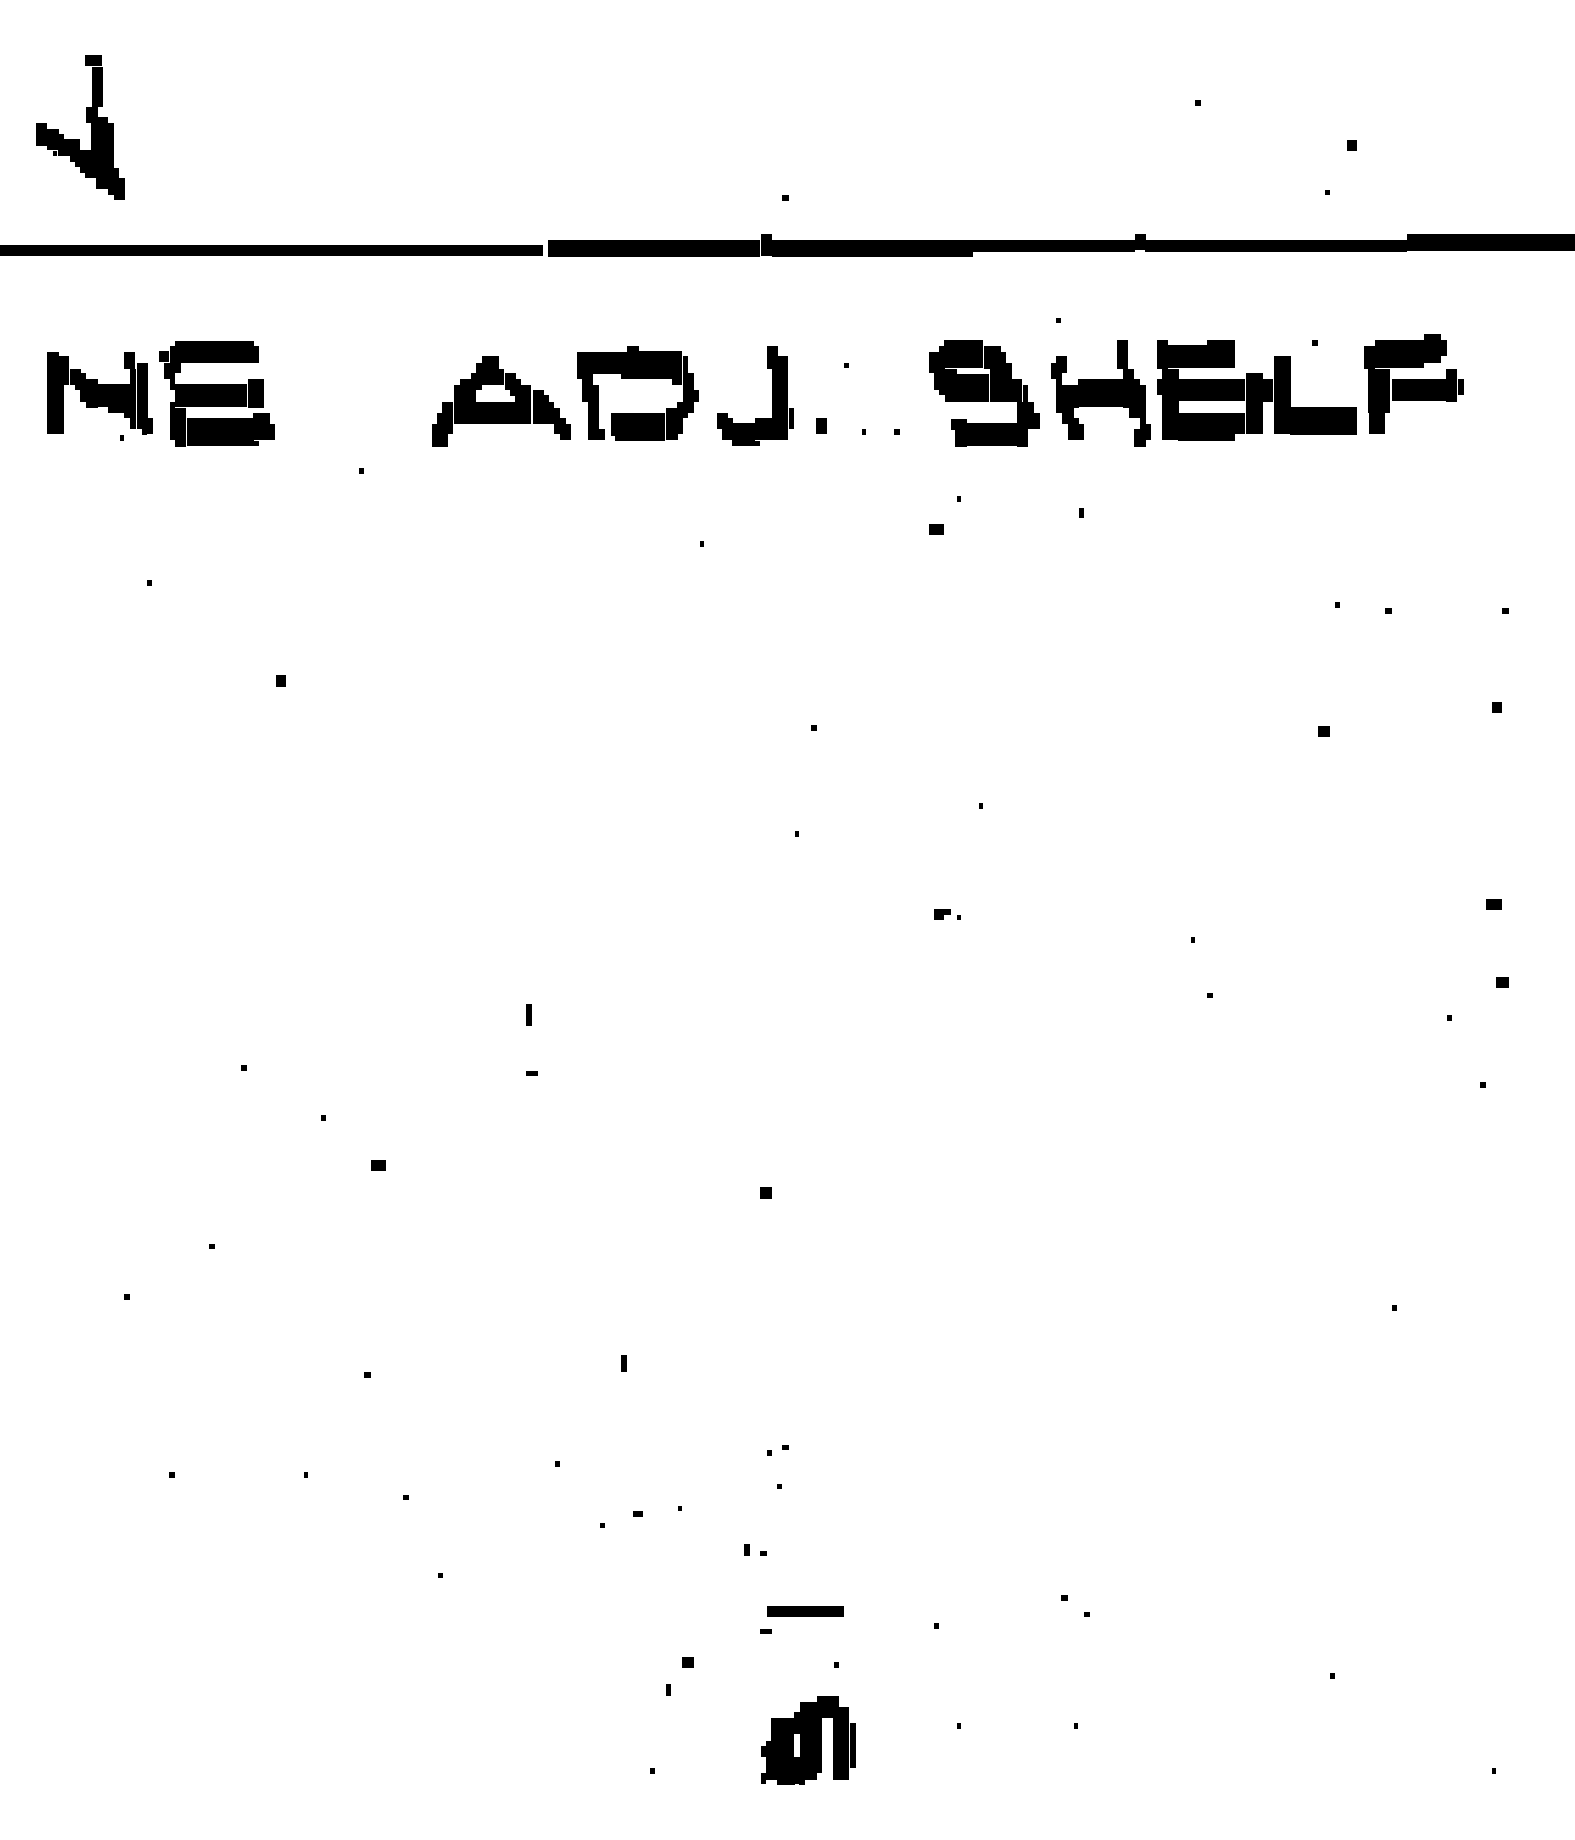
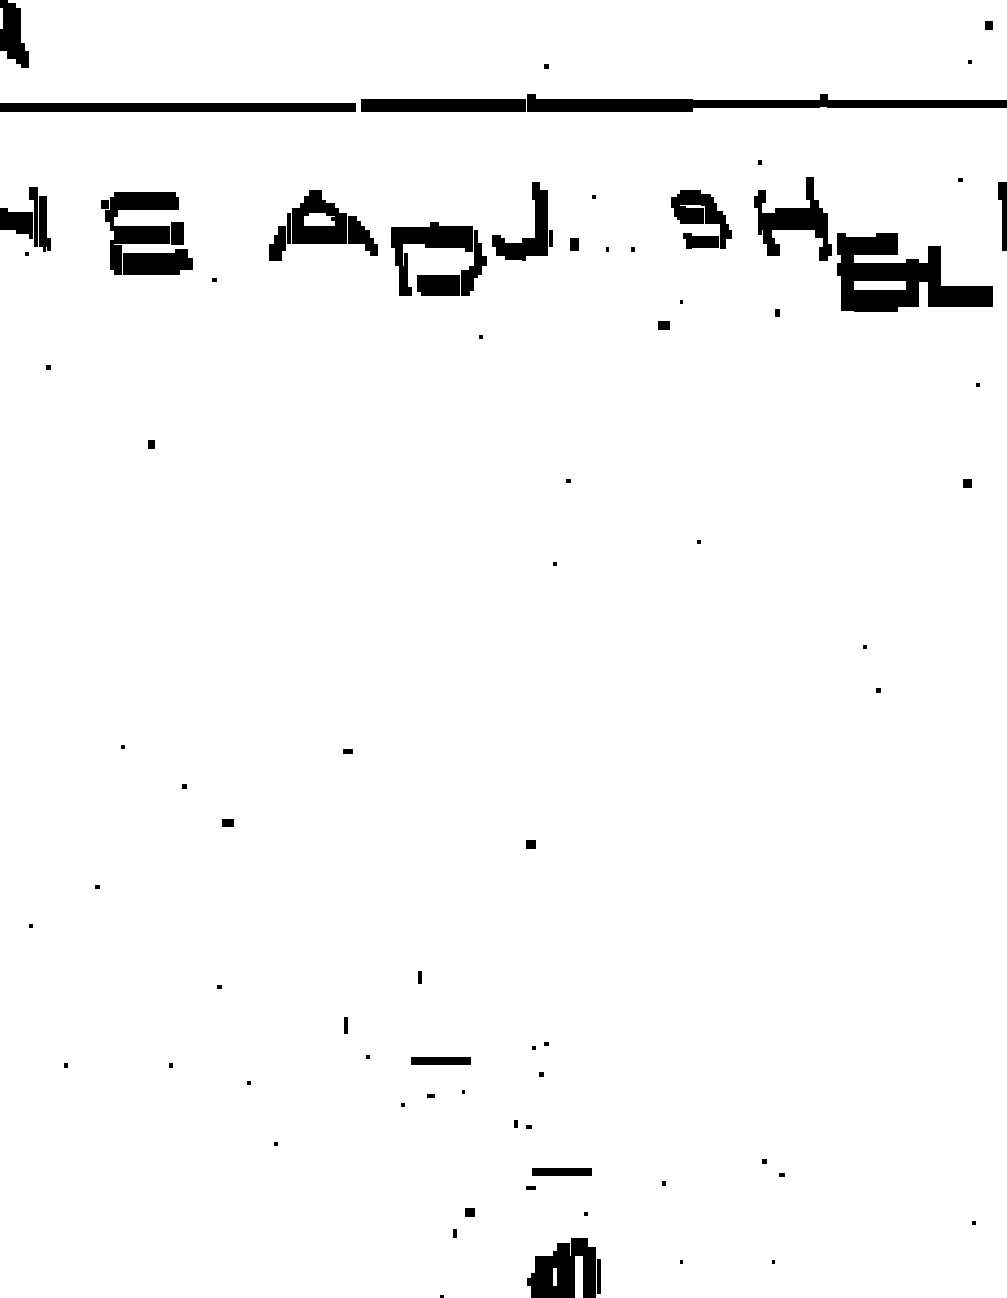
part: (637, 378) -> (438, 247), moved
part: (1256, 390) -> (914, 272), moved
part: (216, 393) -> (146, 233), moved
part: (984, 393) -> (701, 219), size x0.7
part: (947, 914) -> (672, 626), removed
line: (528, 1014) -> (345, 1025), moved
line: (651, 1469) -> (441, 1061), added

